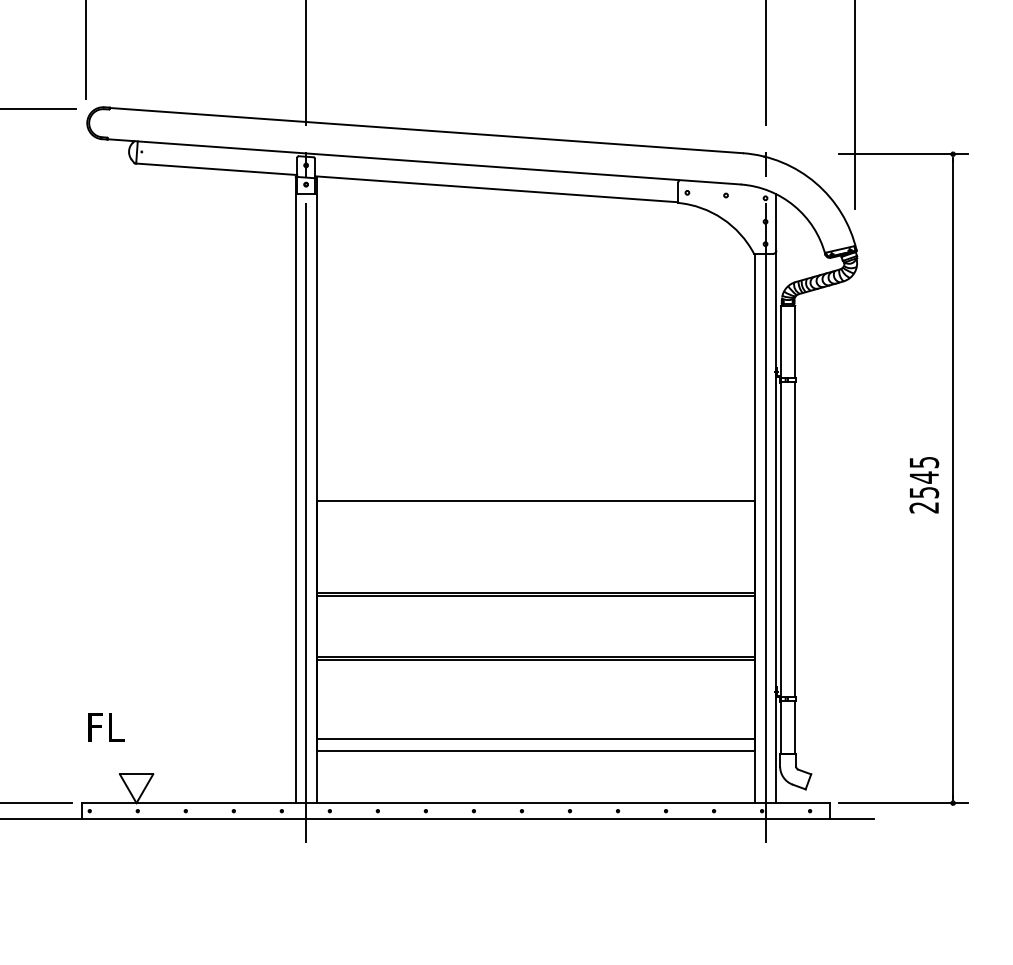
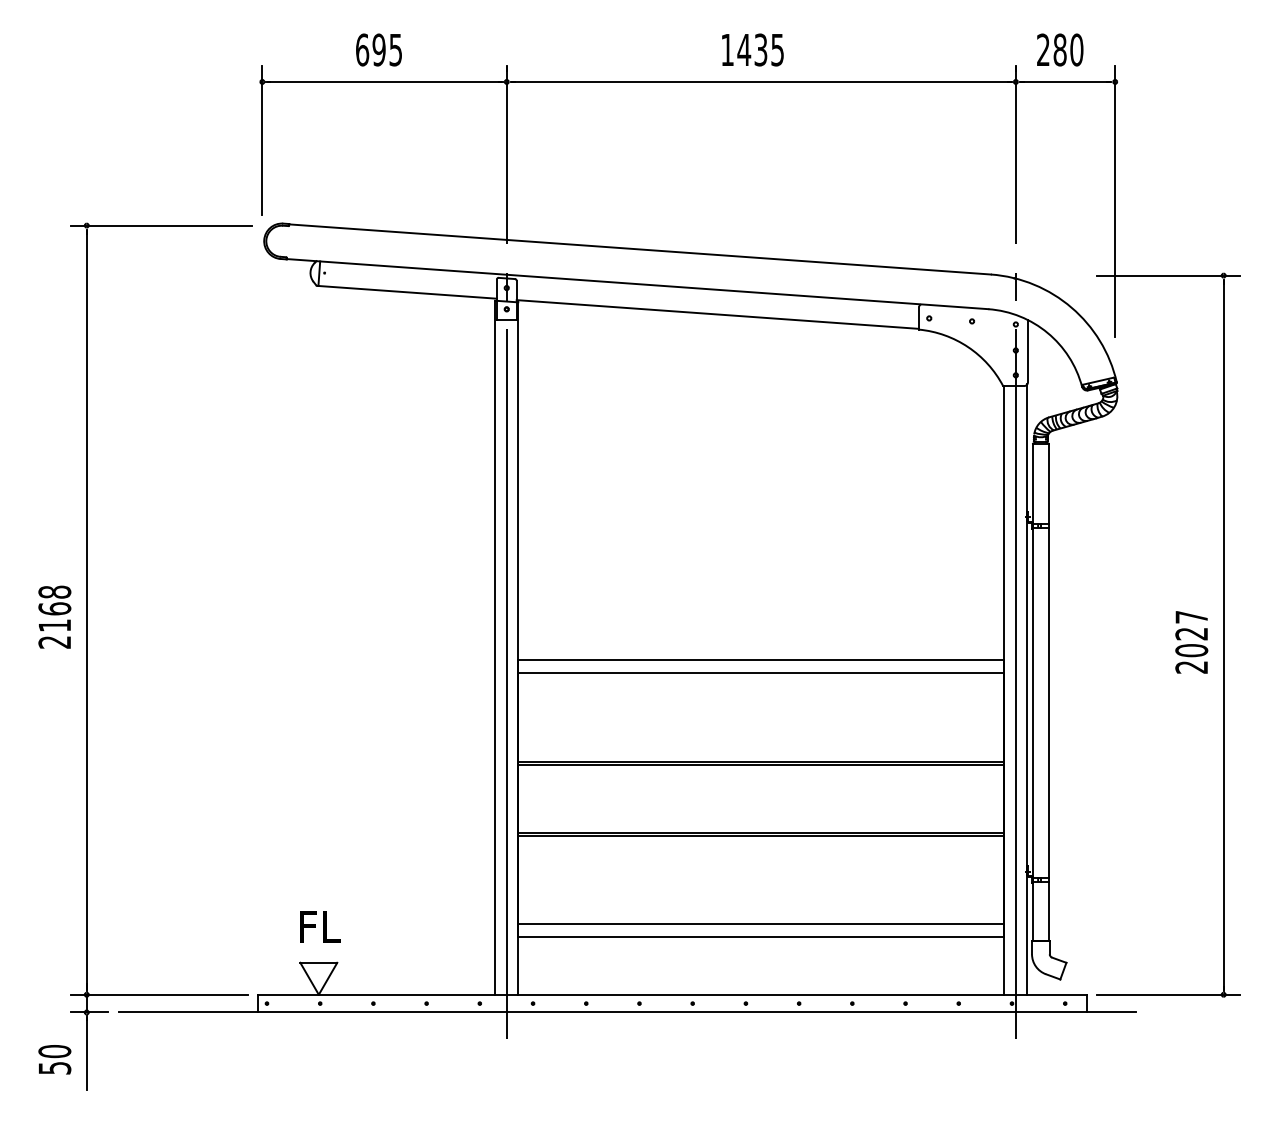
text: (924, 478) -> (1191, 634), 2545 -> 2027
line: (536, 512) -> (761, 672), added
text: (106, 727) -> (320, 926), moved

